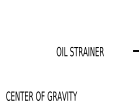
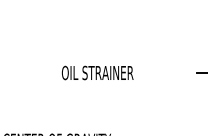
text: (79, 51) -> (96, 72), moved

